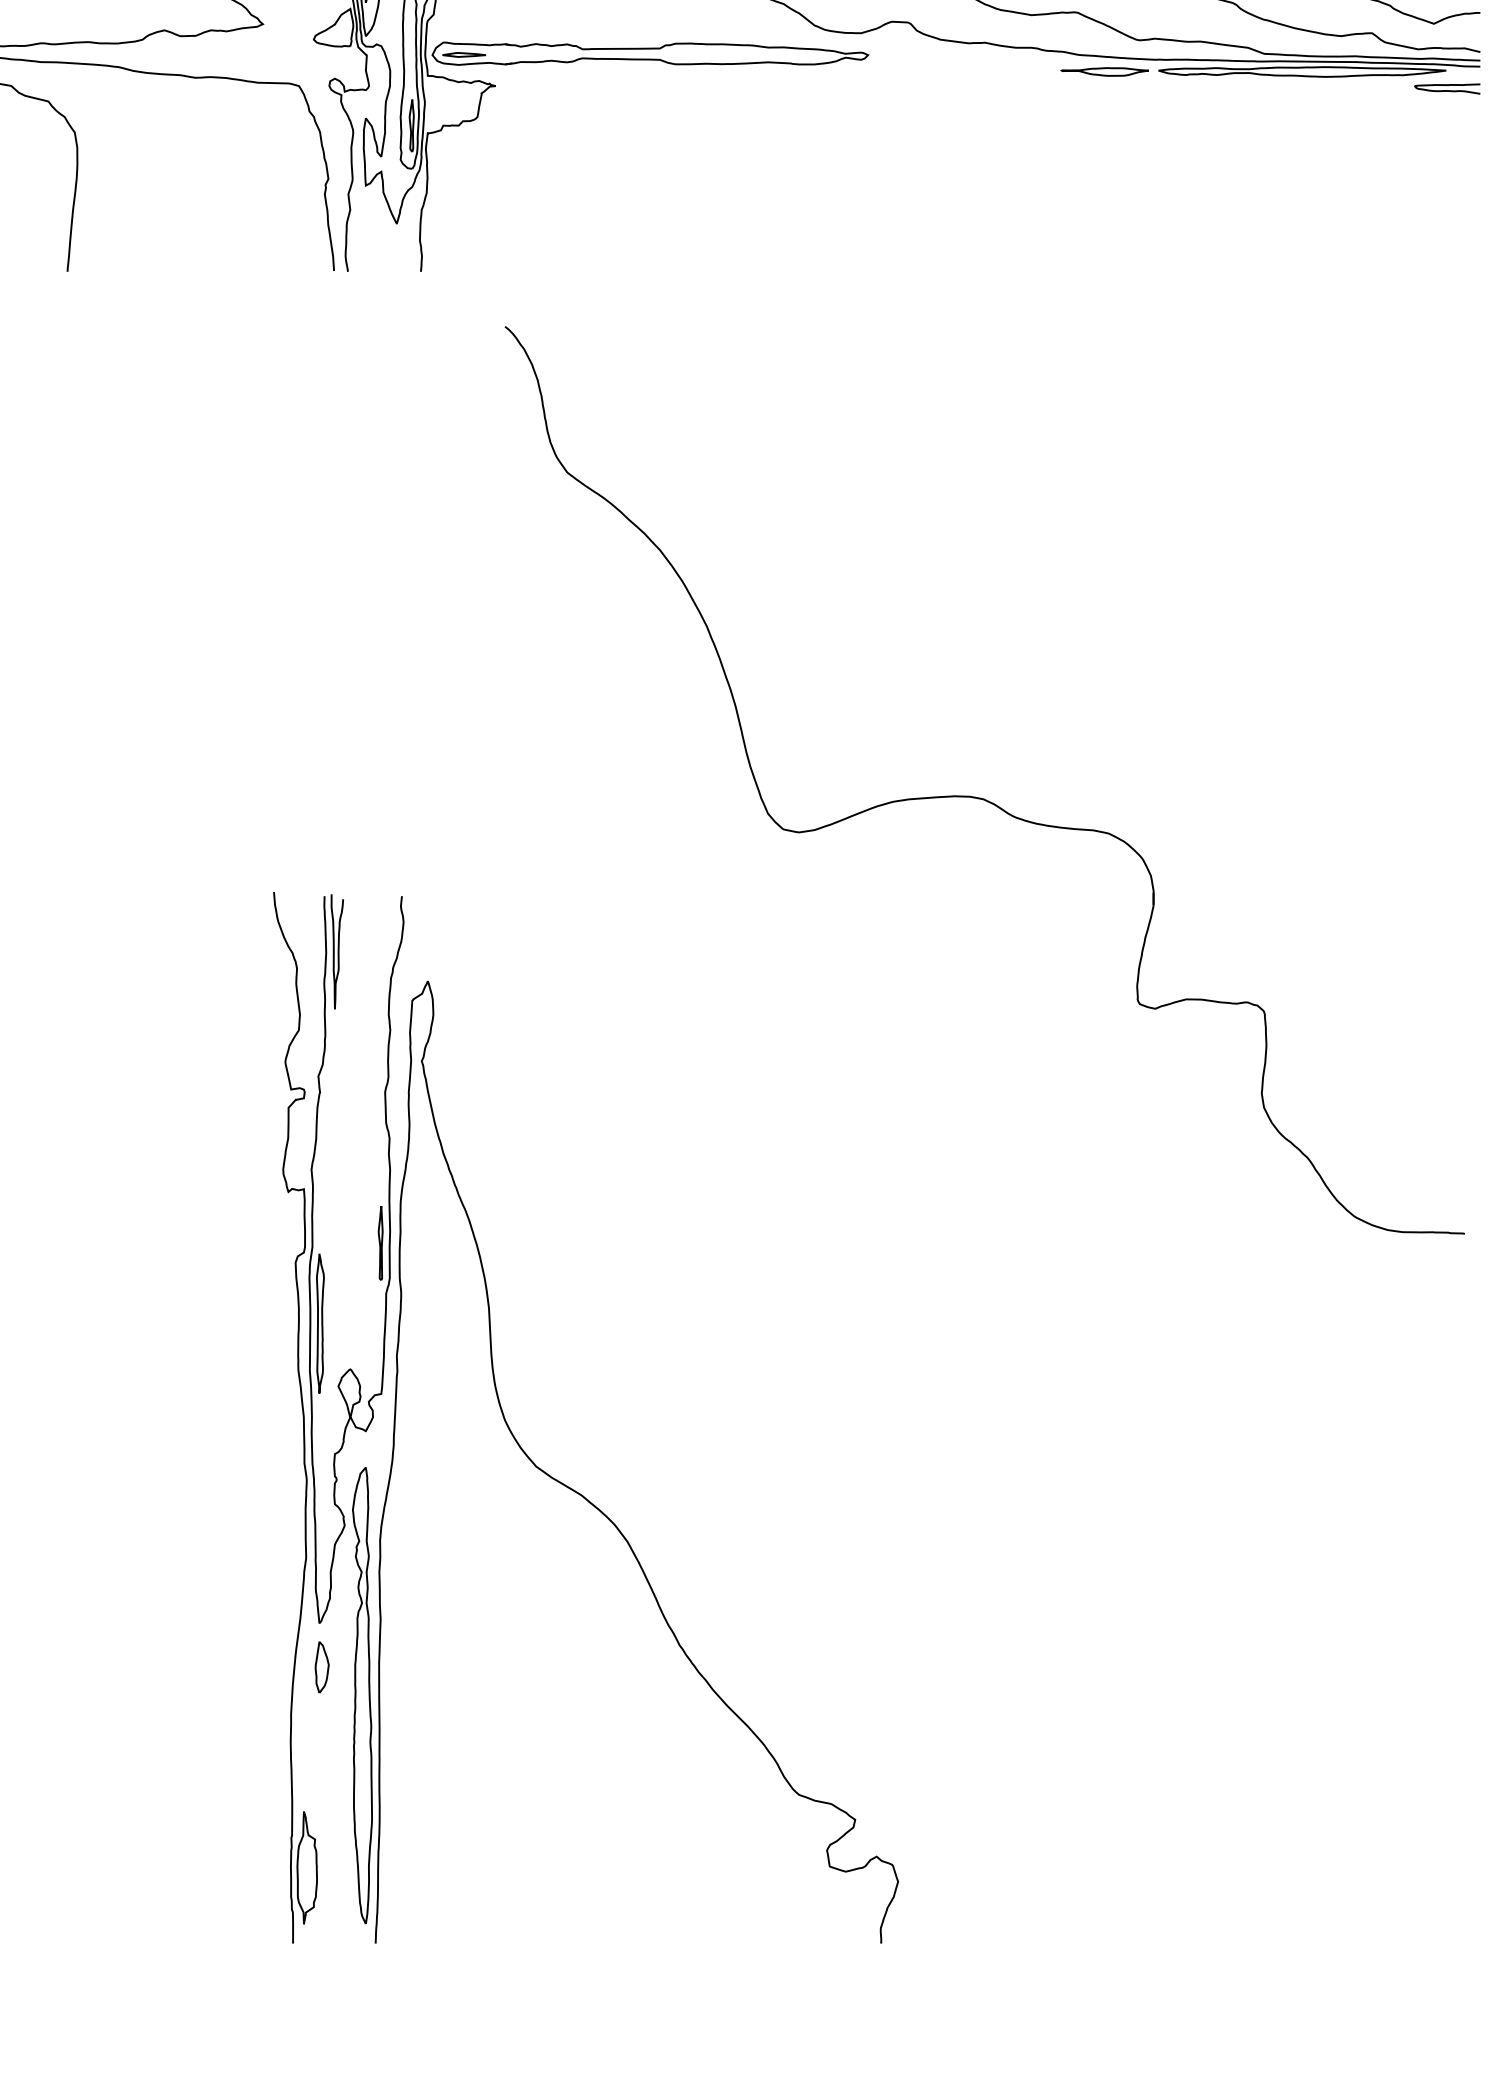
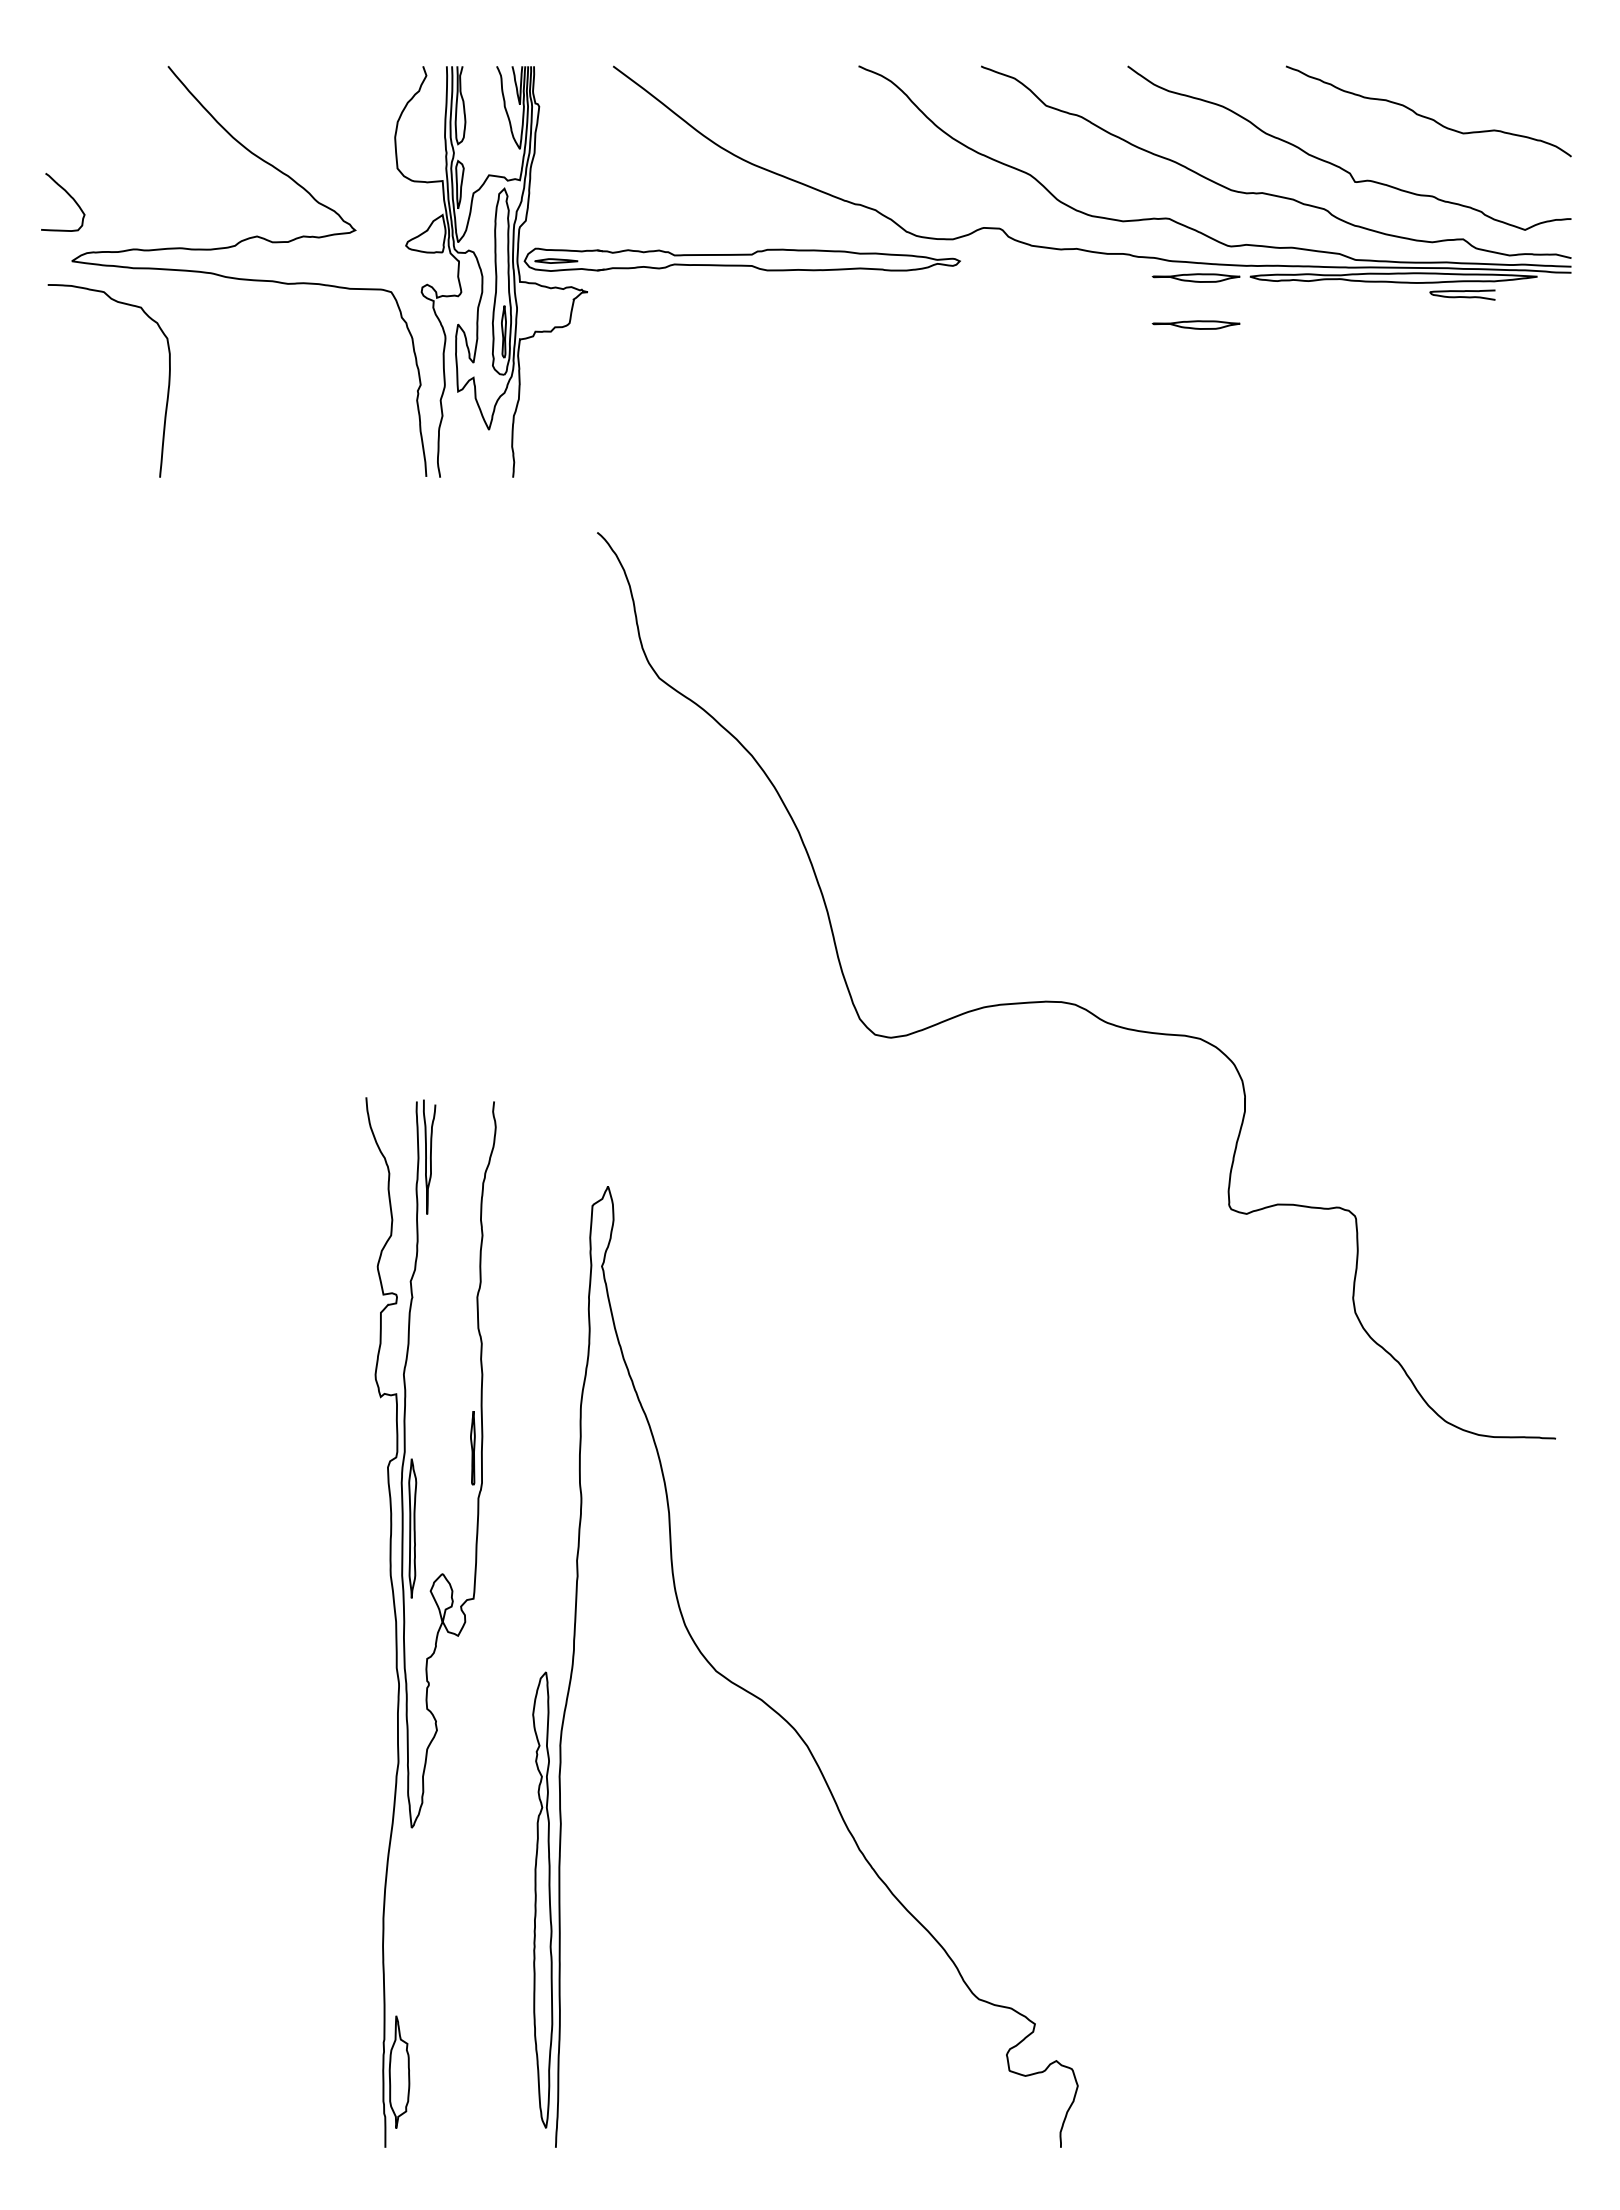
curve: (1447, 86) -> (1462, 292), moved
part: (1103, 118) -> (1195, 324), added
part: (592, 1502) -> (772, 1707), moved
part: (322, 1666) -> (414, 1871), removed

